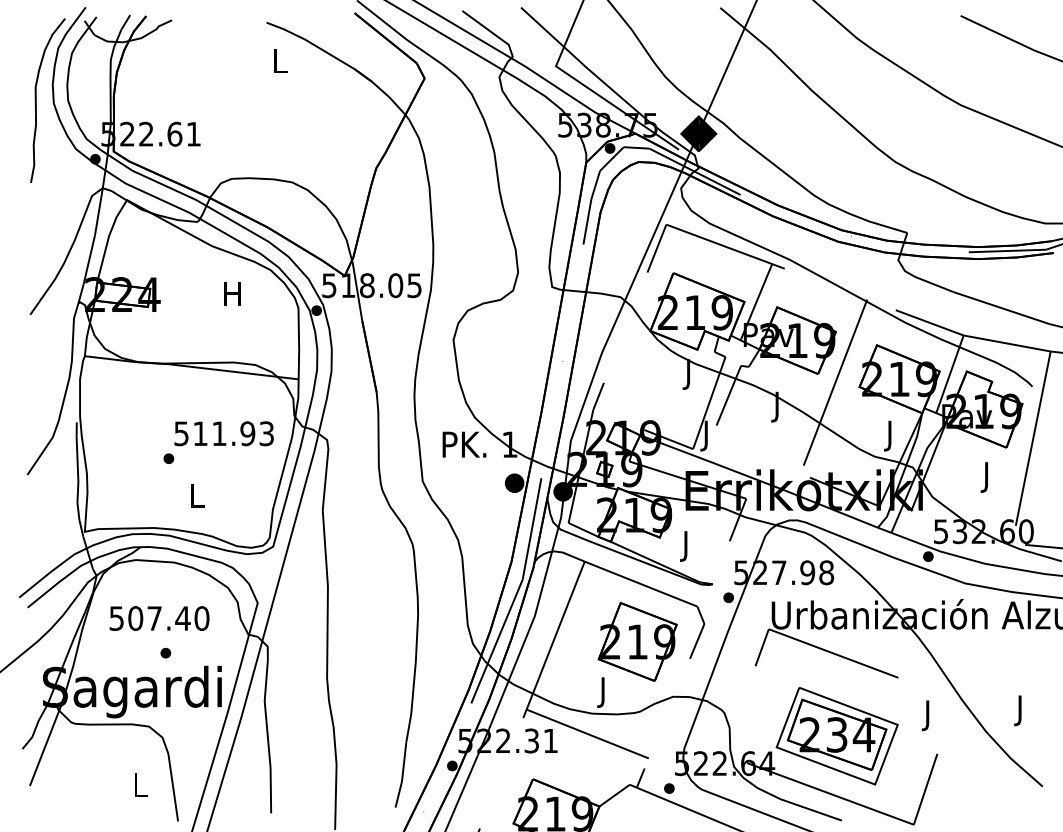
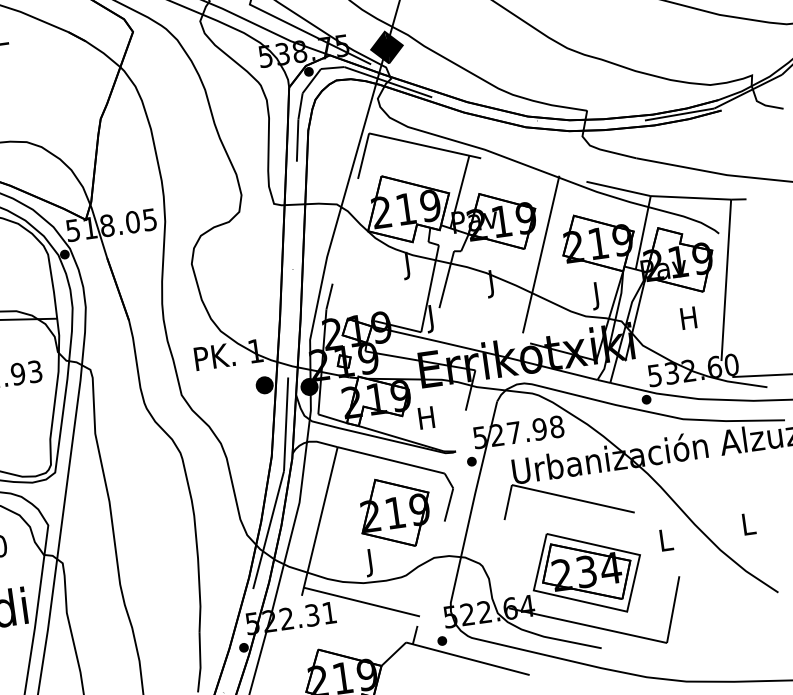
text: (986, 477) -> (689, 321), J -> H
text: (685, 546) -> (426, 420), J -> H
text: (1020, 710) -> (748, 526), J -> L
text: (928, 715) -> (666, 542), J -> L

